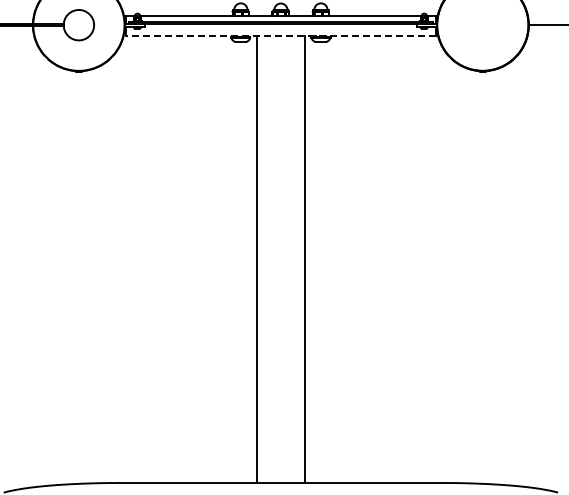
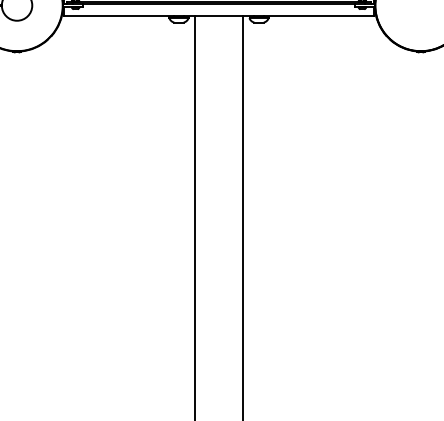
line: (280, 36) -> (218, 16), dashed -> solid

